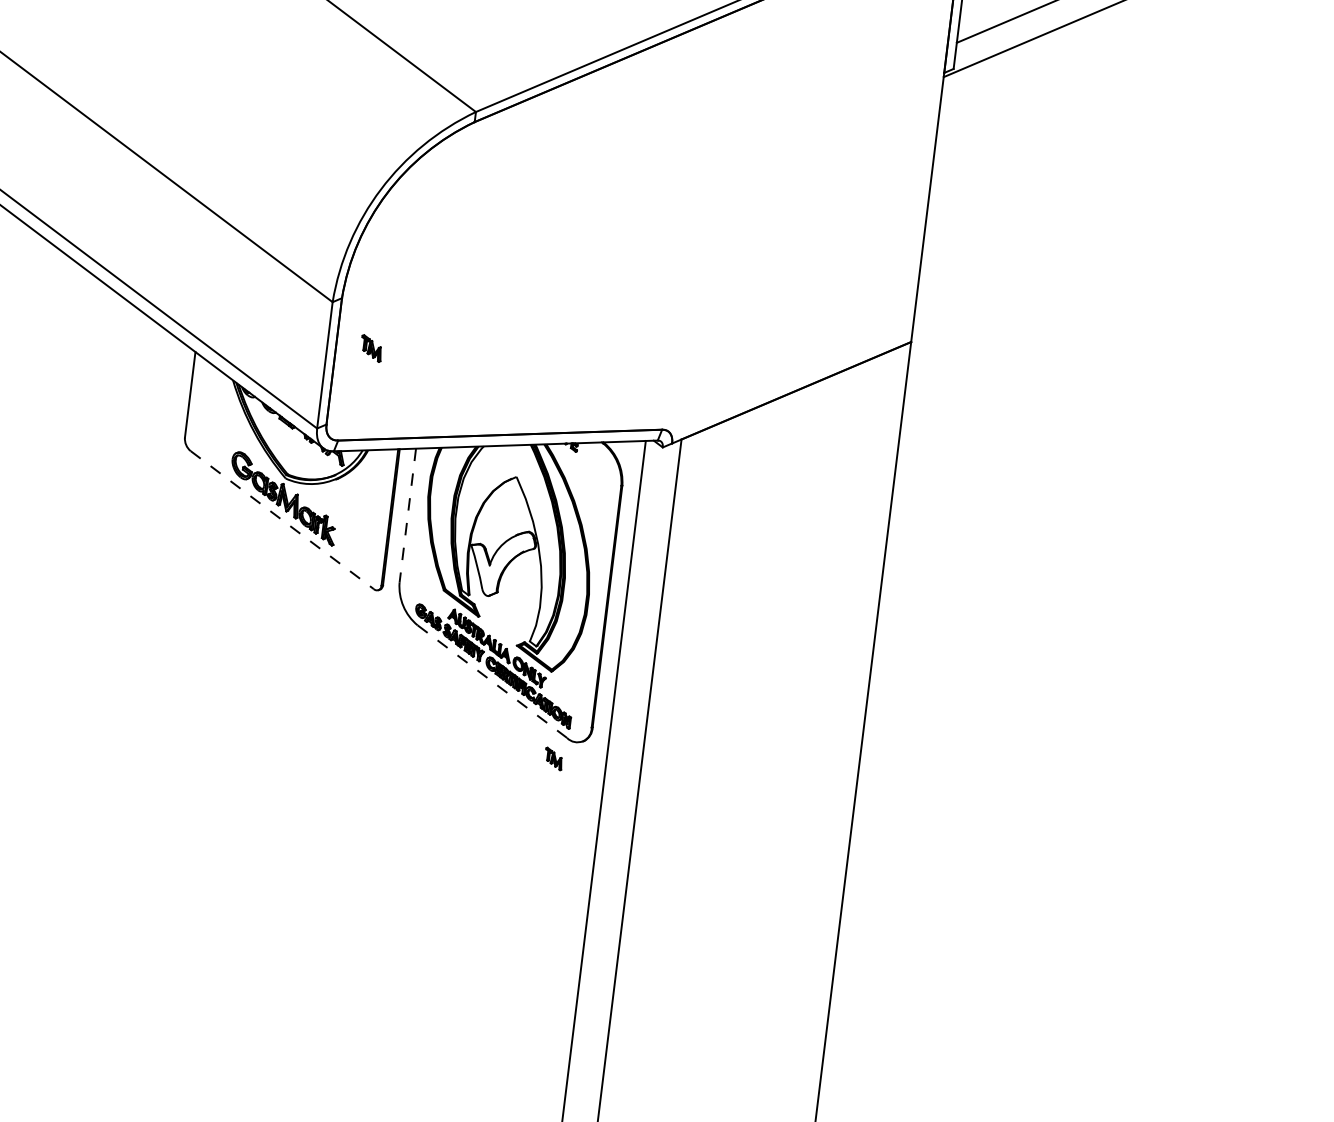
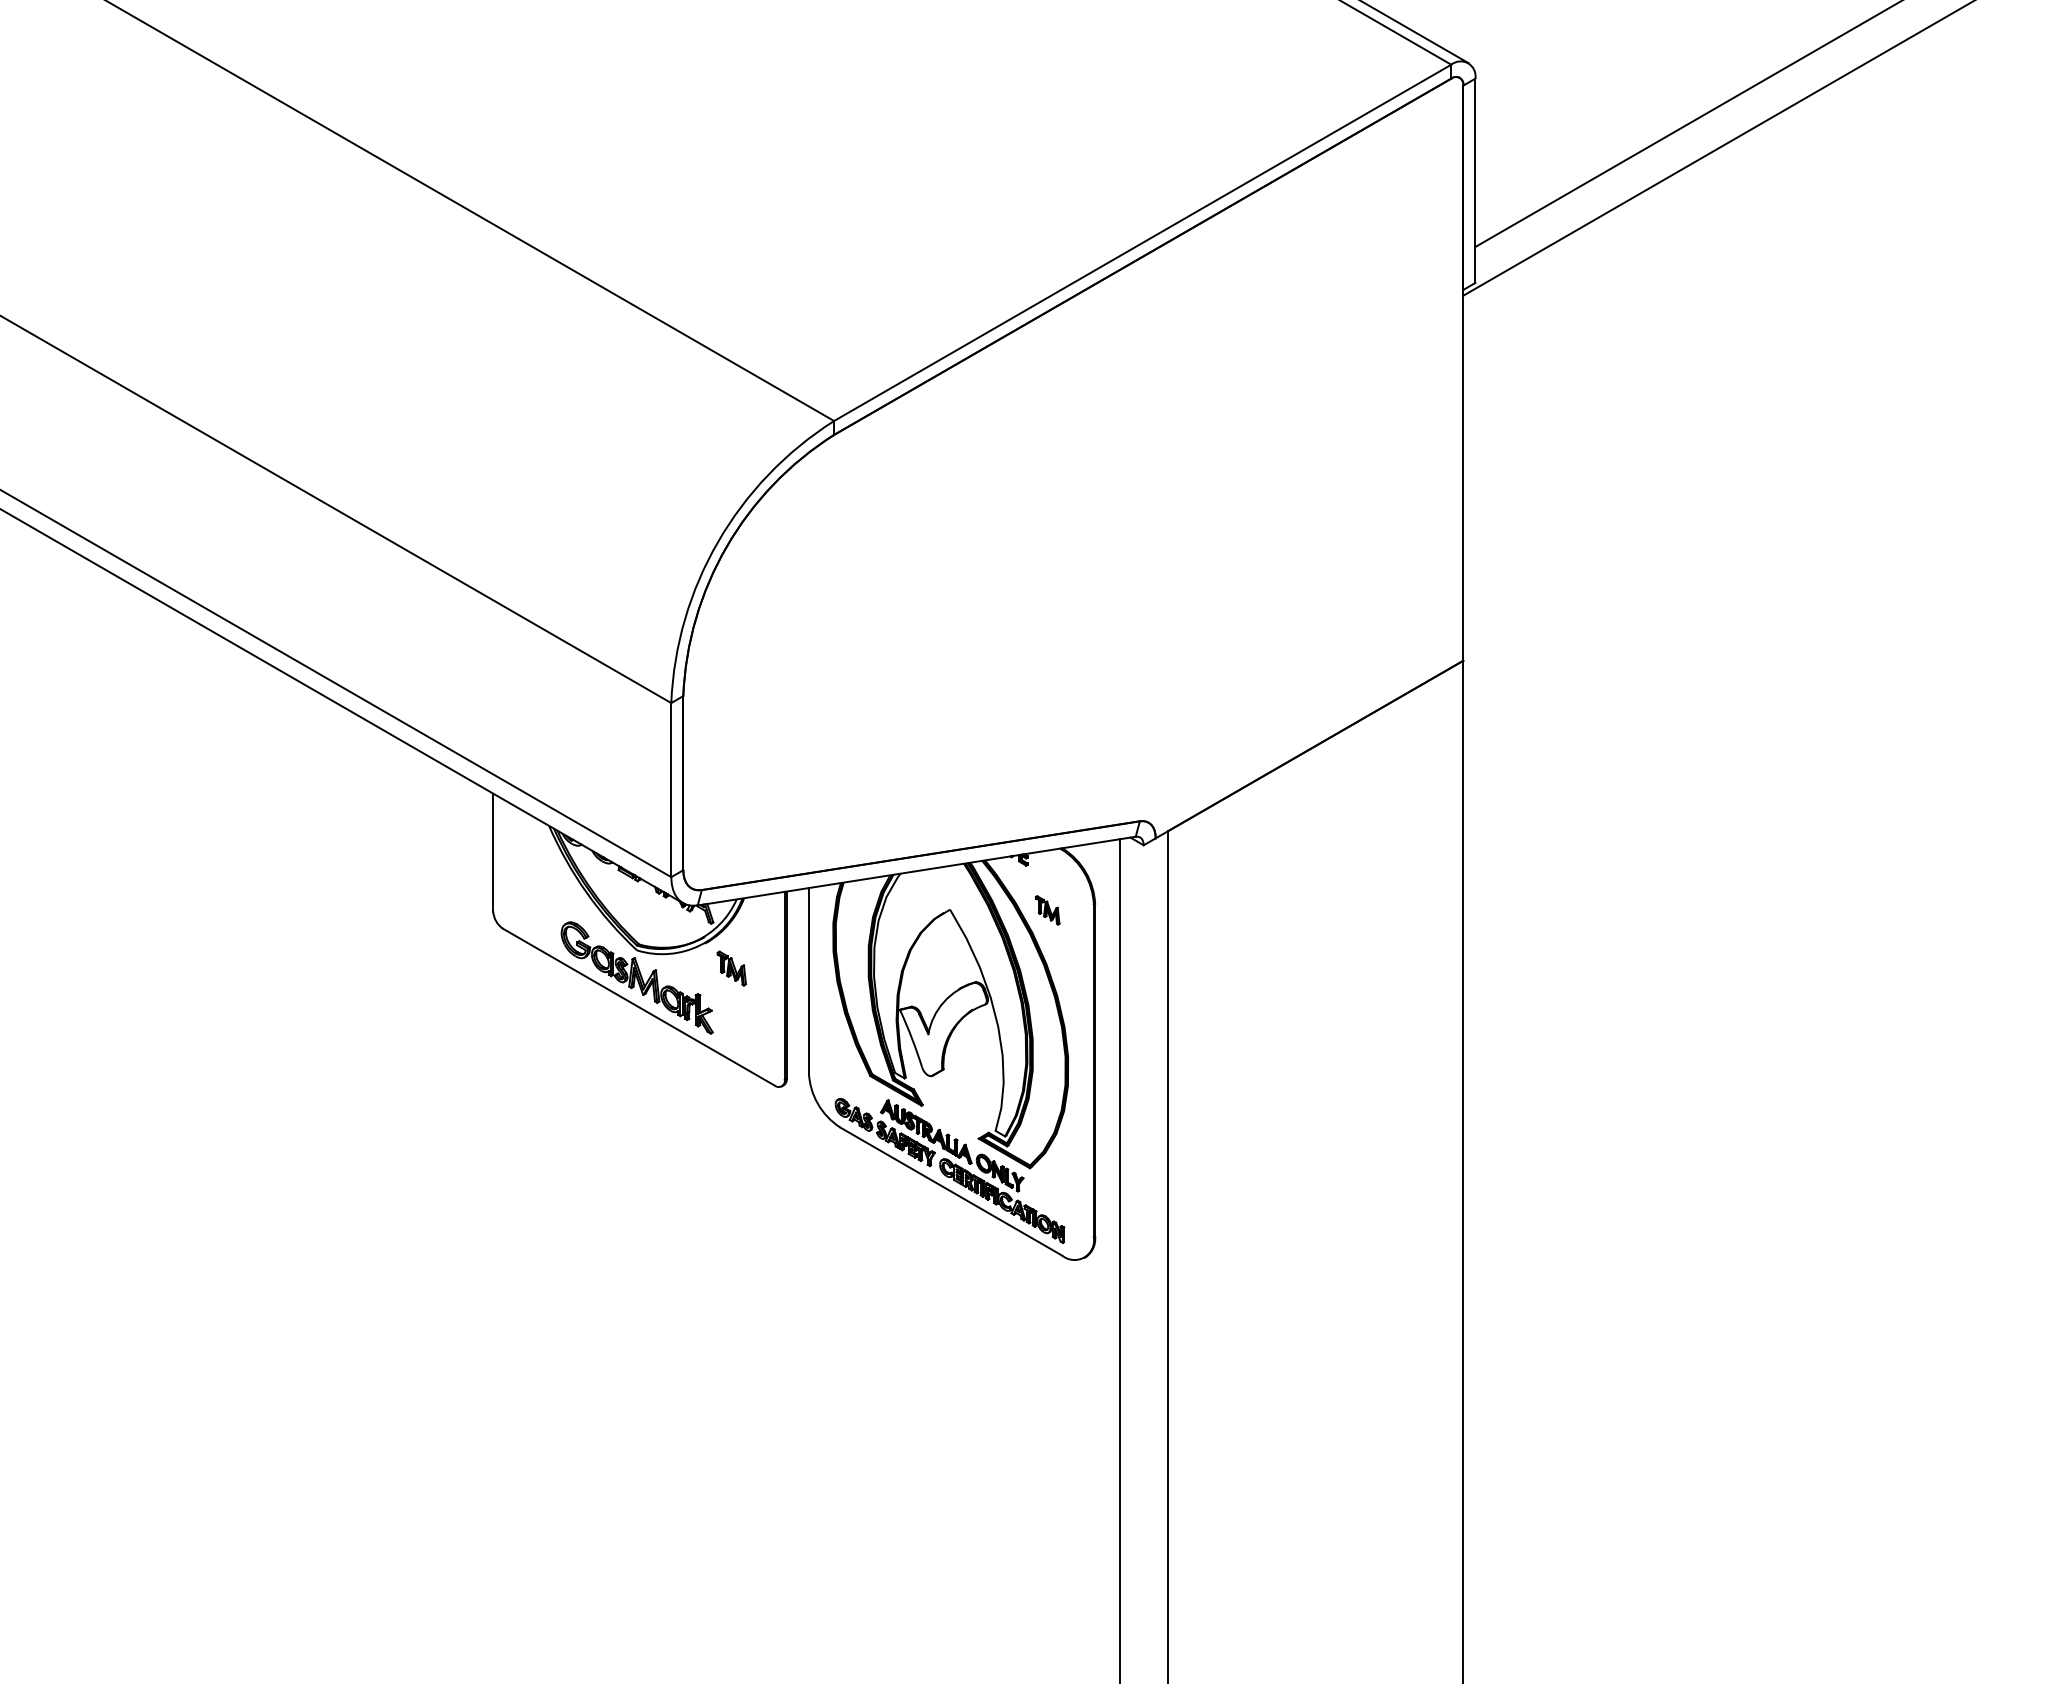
part: (371, 348) -> (731, 968), moved
line: (407, 515) -> (808, 980), dashed -> solid
line: (282, 520) -> (639, 1007), dashed -> solid
line: (492, 681) -> (951, 1191), dashed -> solid
part: (553, 759) -> (1047, 910), moved

